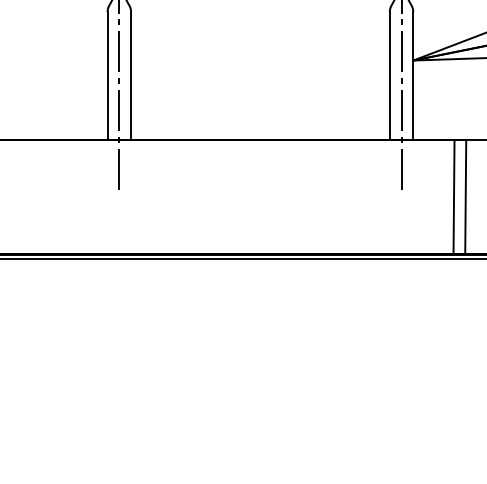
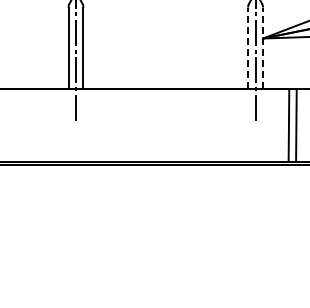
line: (390, 76) -> (248, 48), solid -> dashed
line: (414, 76) -> (263, 48), solid -> dashed

